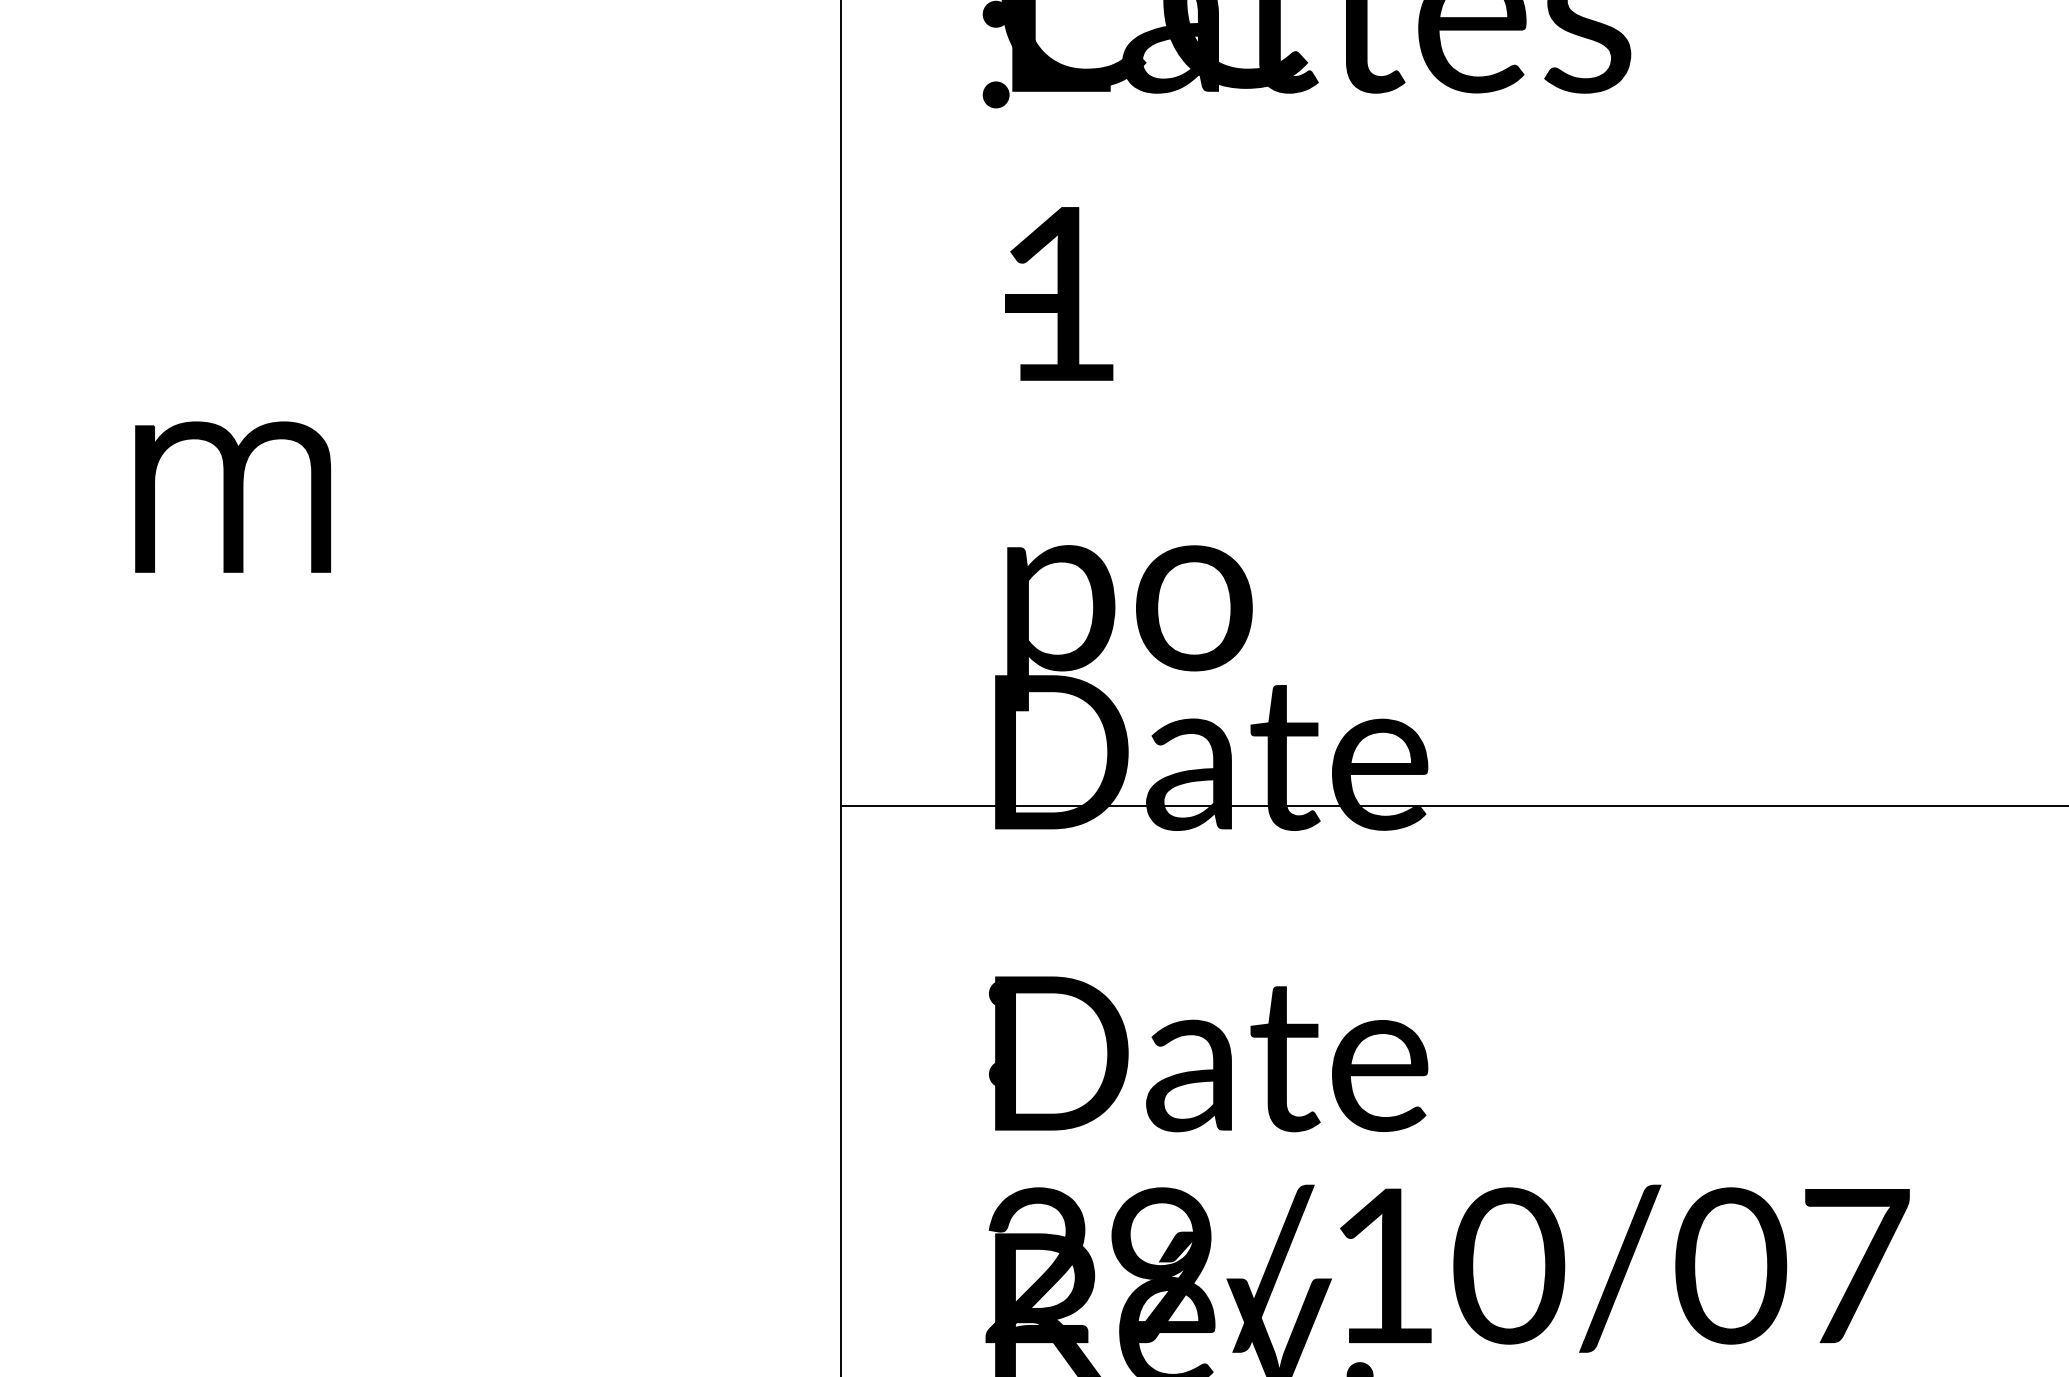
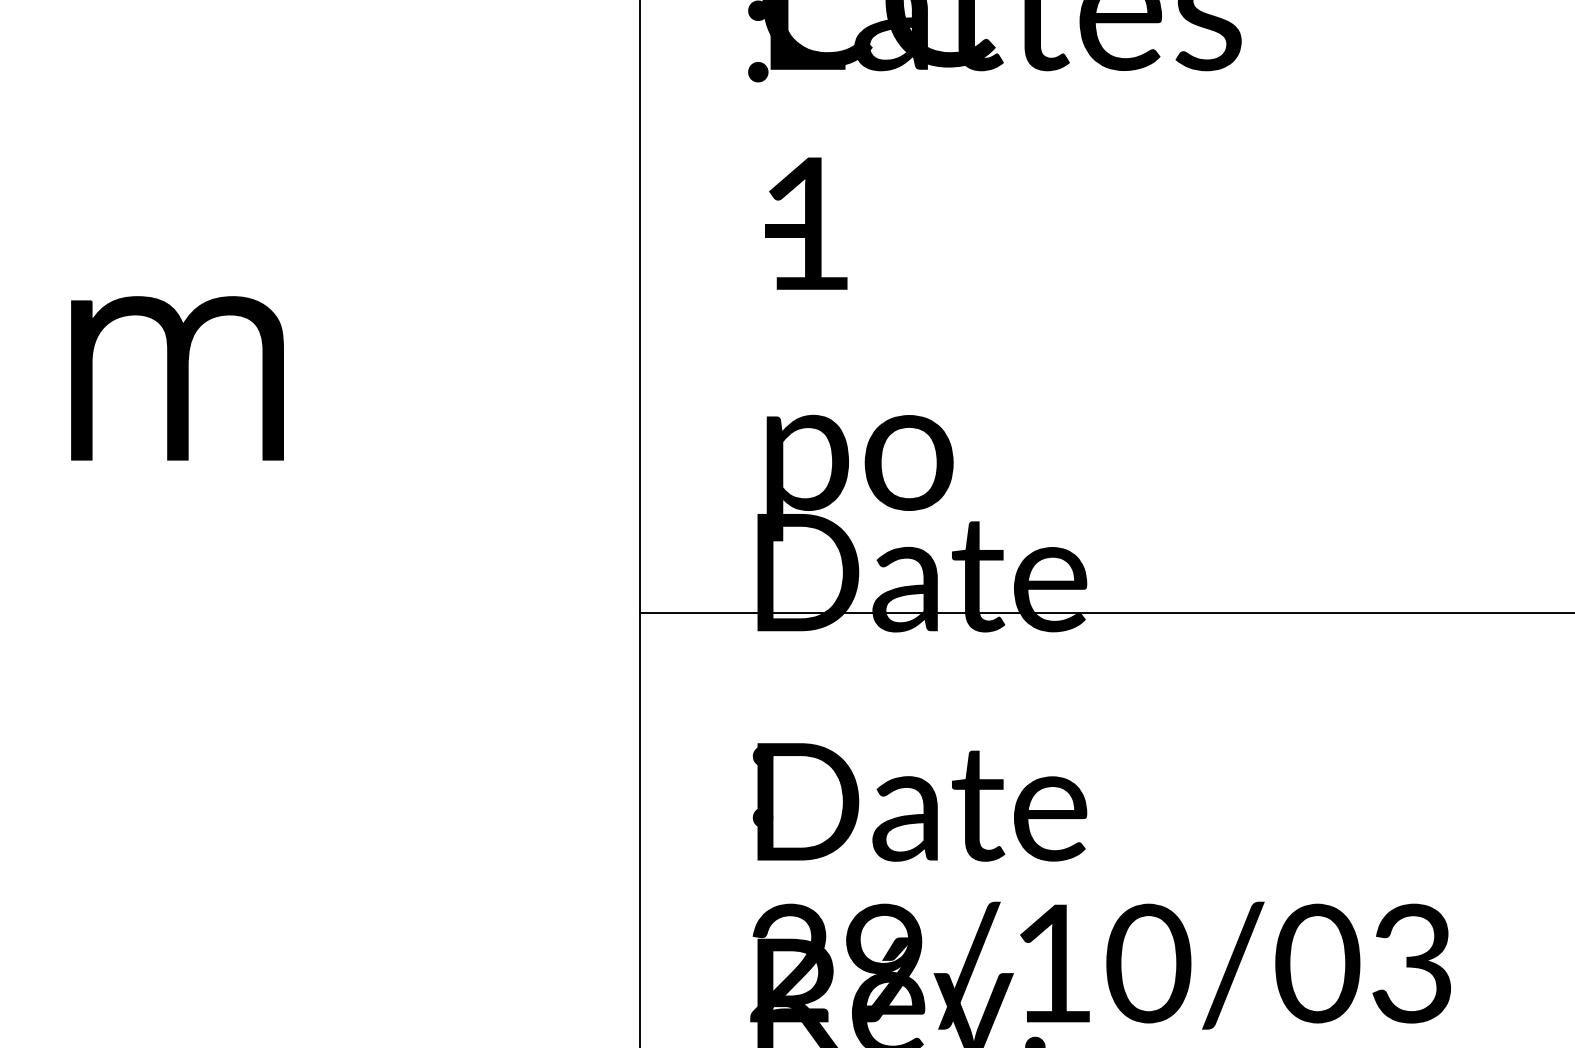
part: (232, 496) -> (177, 377), size x1.43
text: (1856, 1265) -> (1413, 963), 29/10/07 -> 29/10/03

